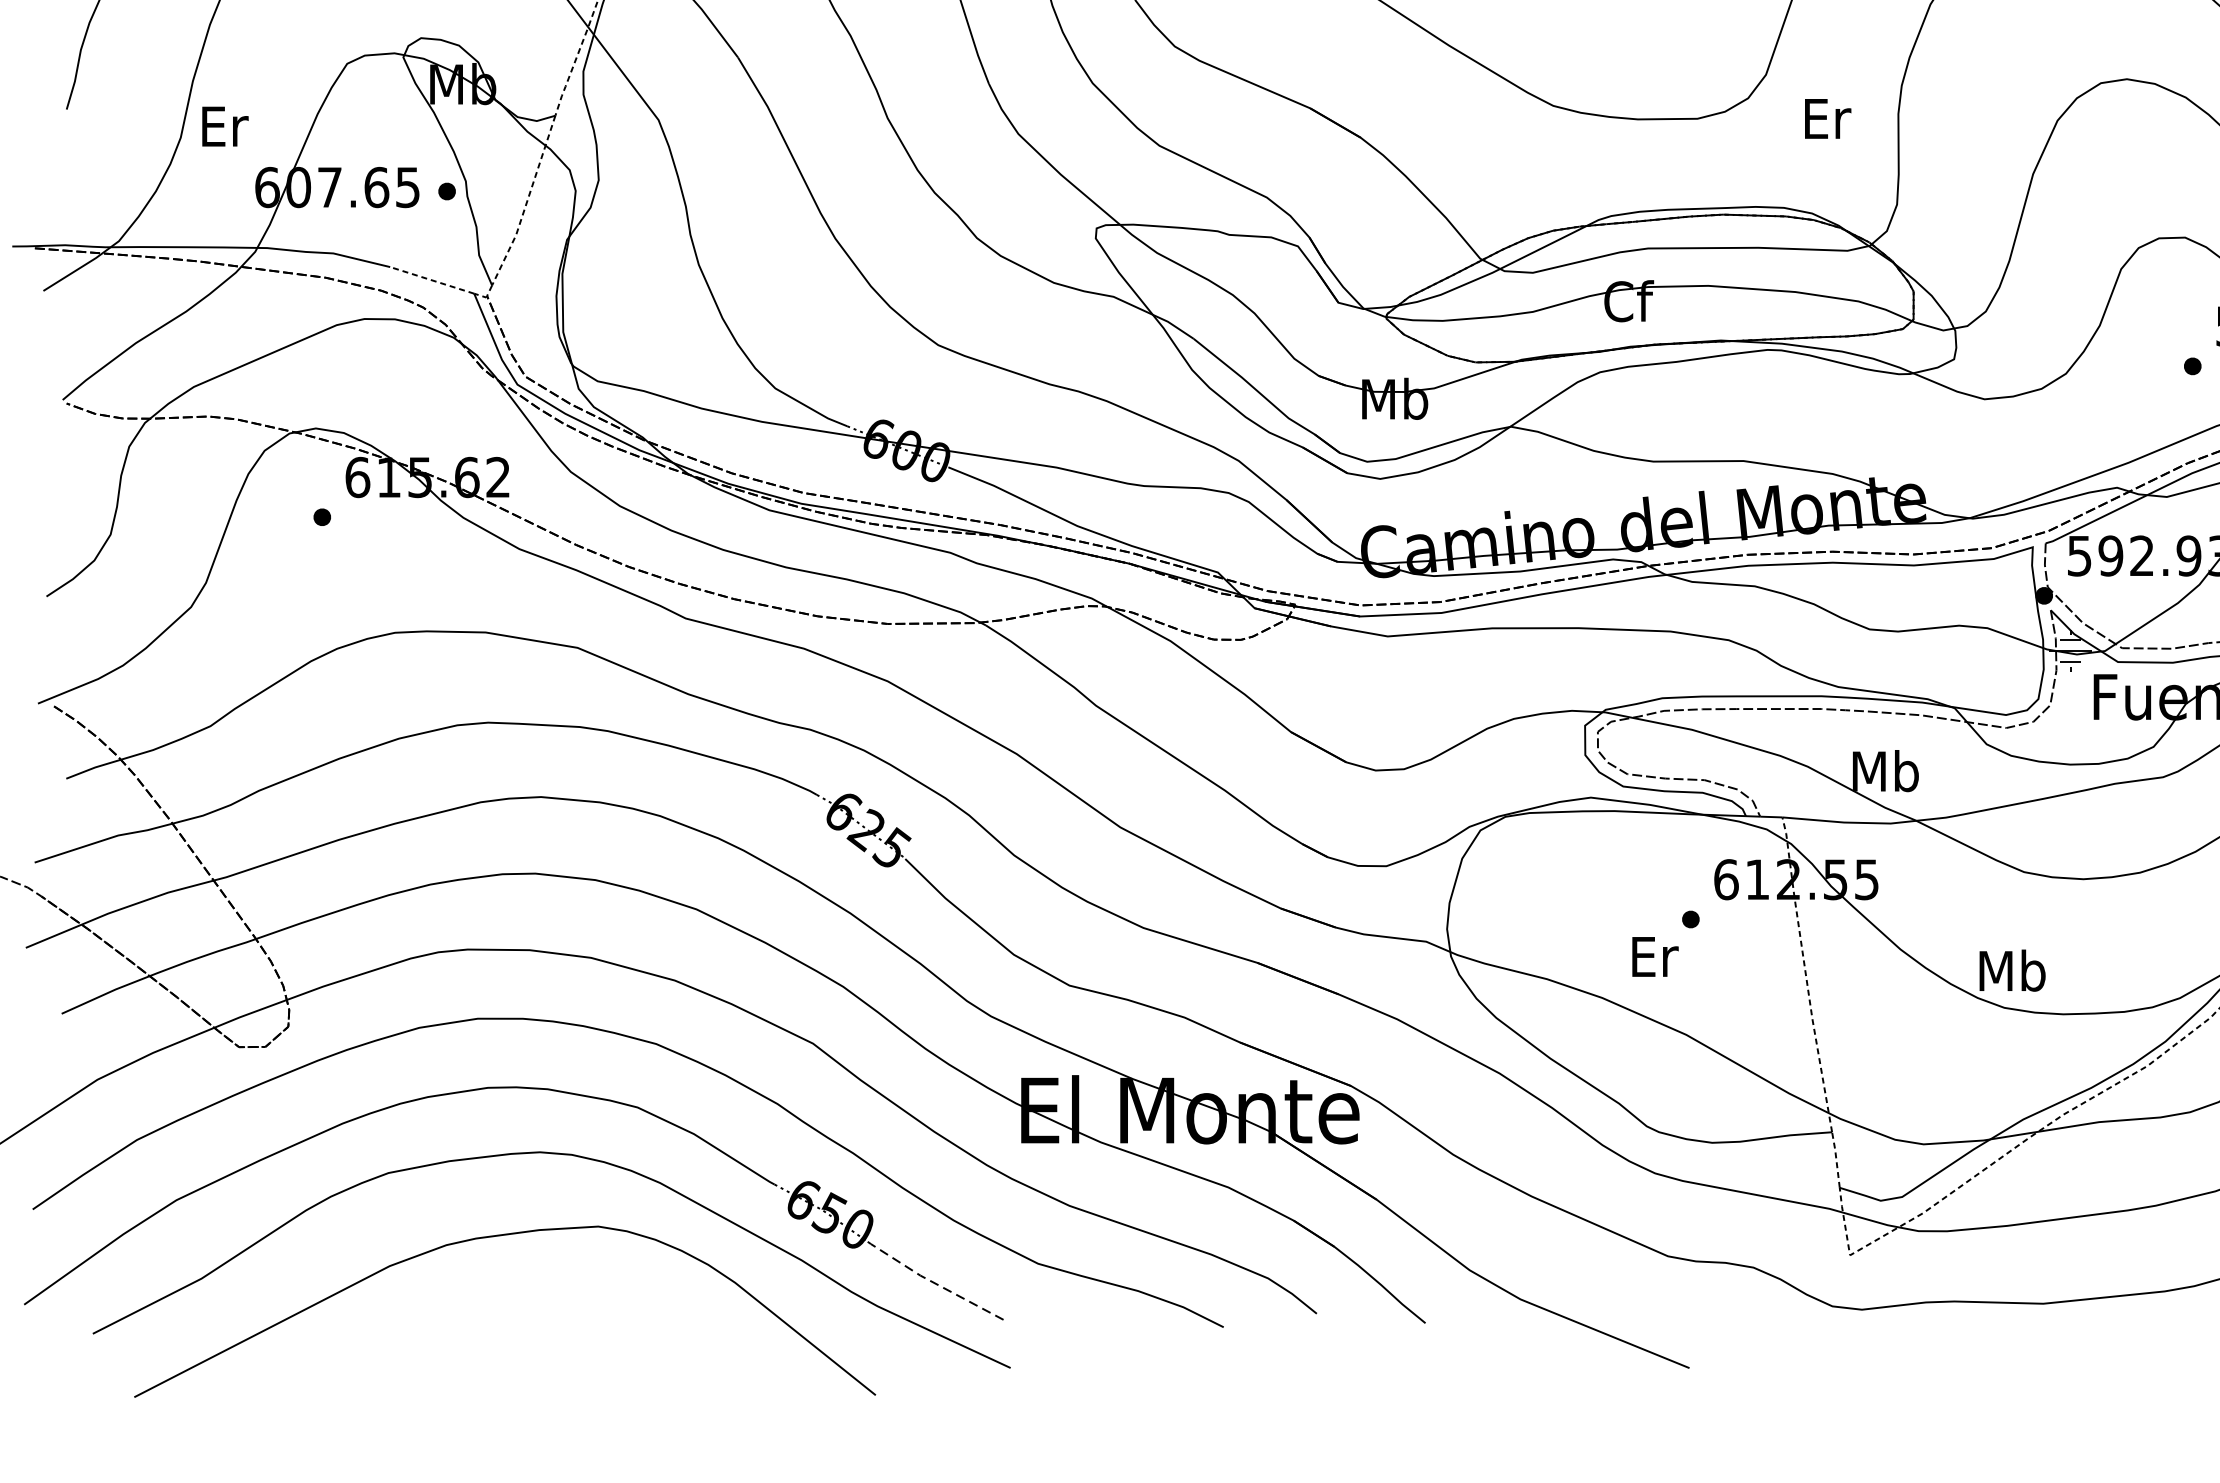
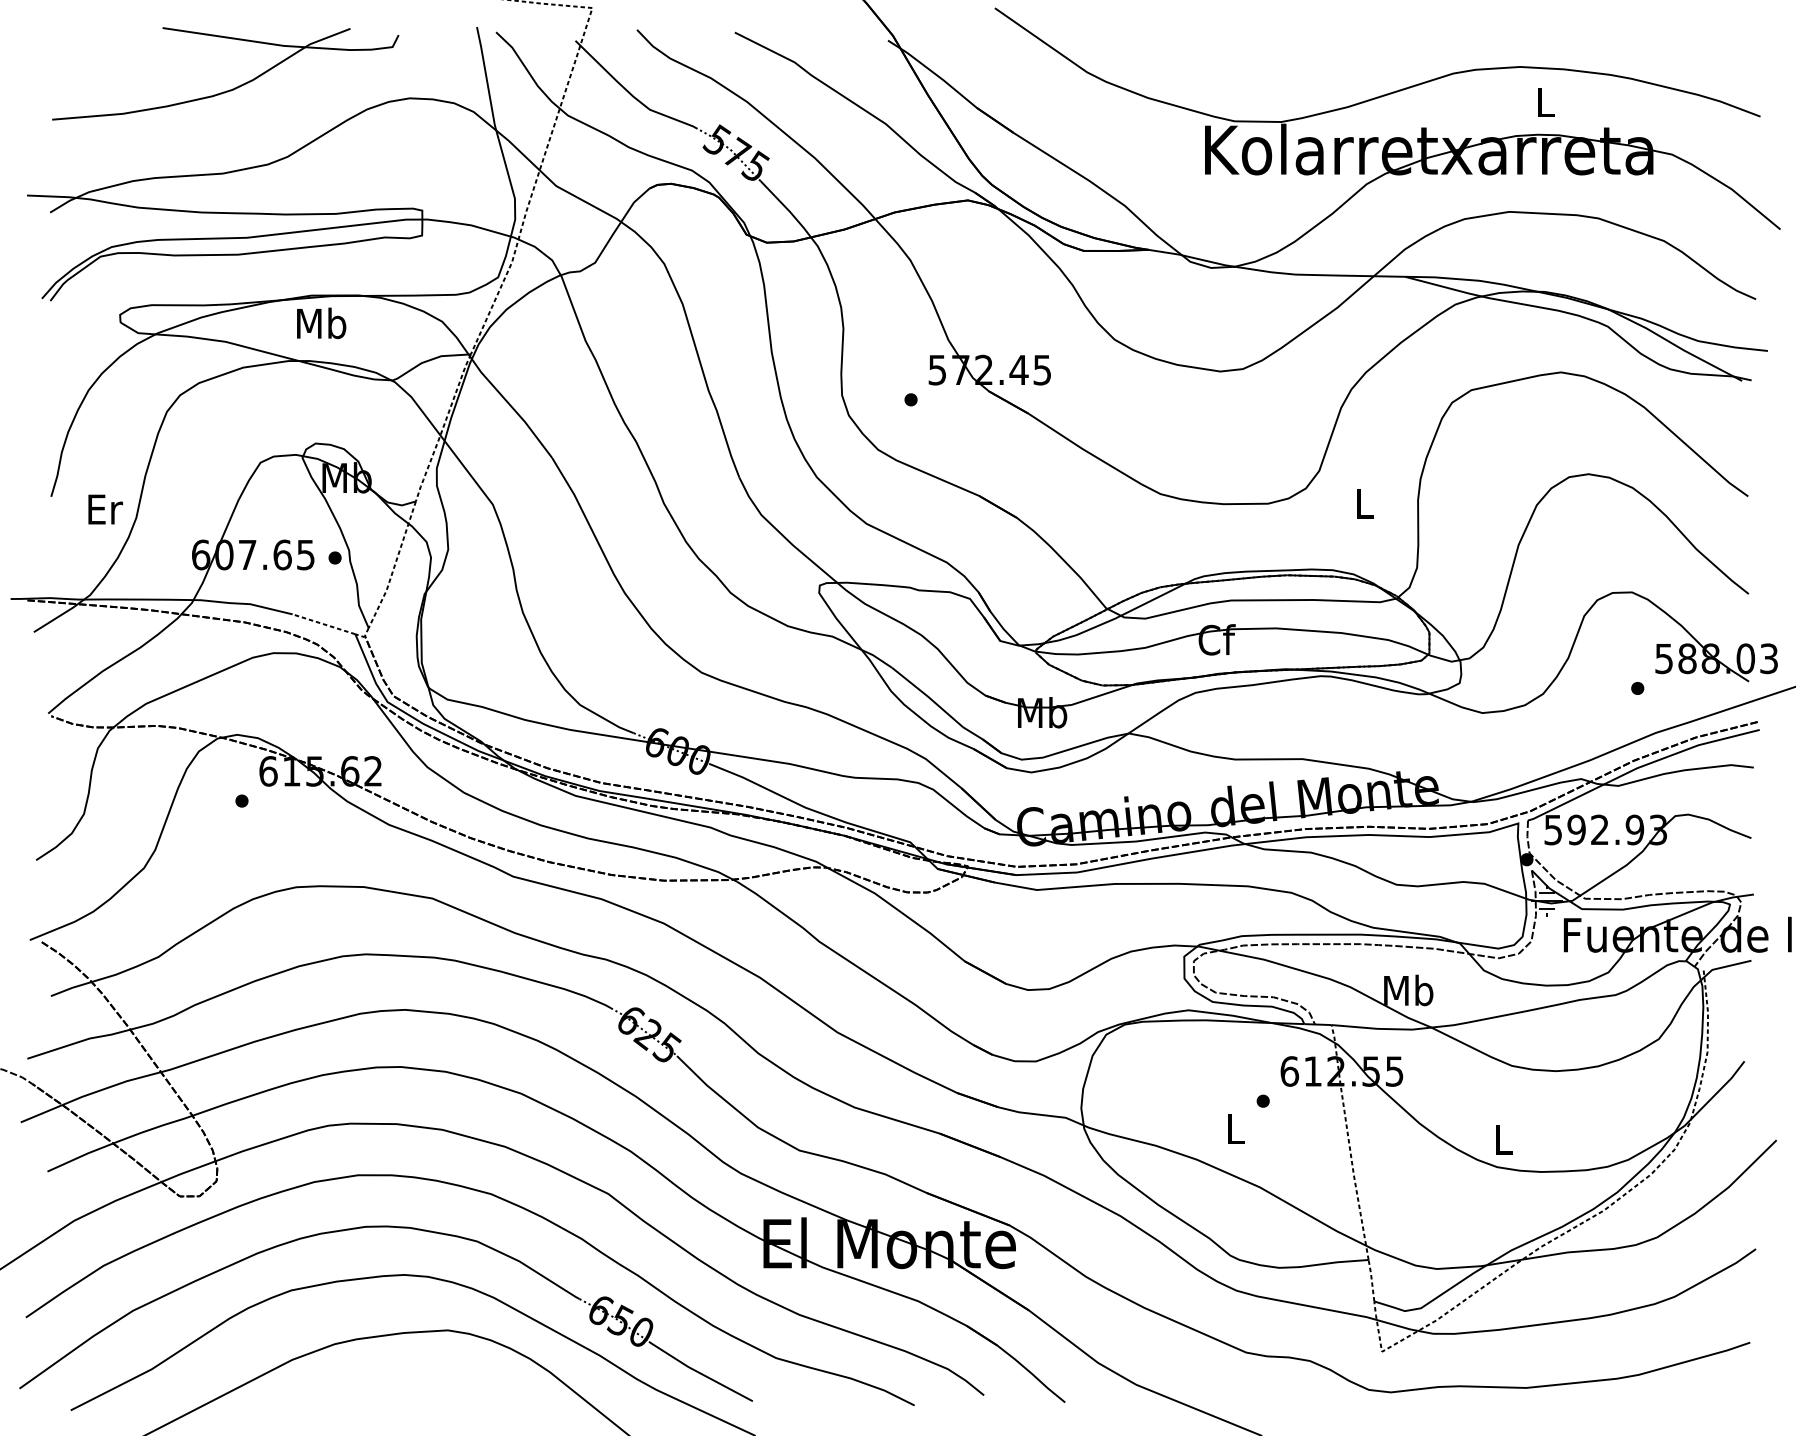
text: (1827, 118) -> (1365, 503), Er -> L
text: (225, 126) -> (105, 509), moved
text: (1655, 956) -> (1236, 1128), Er -> L
text: (2011, 970) -> (1502, 1139), Mb -> L
line: (935, 1283) -> (699, 1372), dashed -> solid

